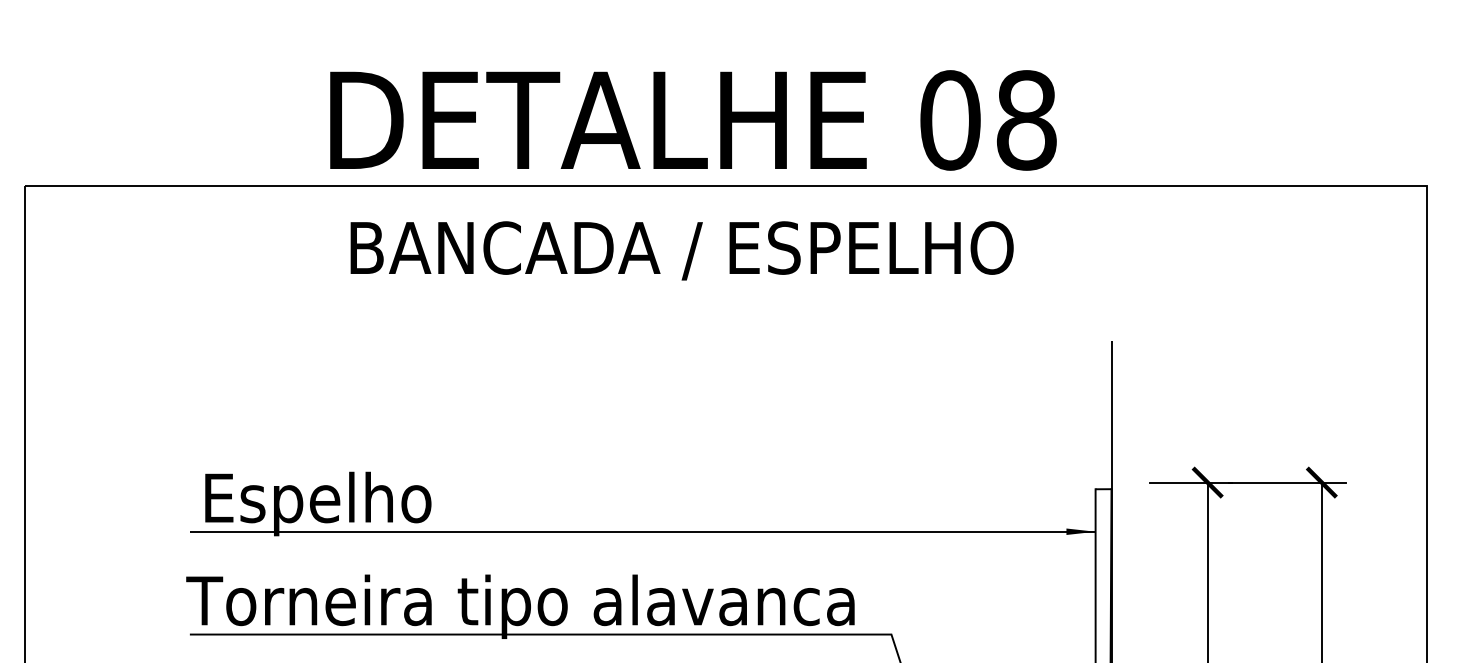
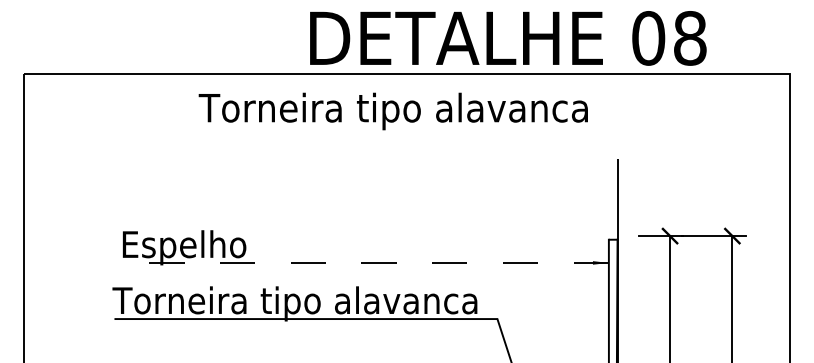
text: (693, 120) -> (508, 38), moved
text: (699, 254) -> (392, 111), BANCADA / ESPELHO -> Torneira tipo alavanca
line: (642, 530) -> (361, 262), solid -> dashed

